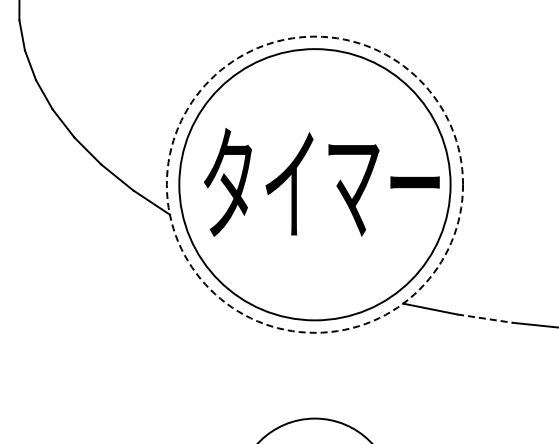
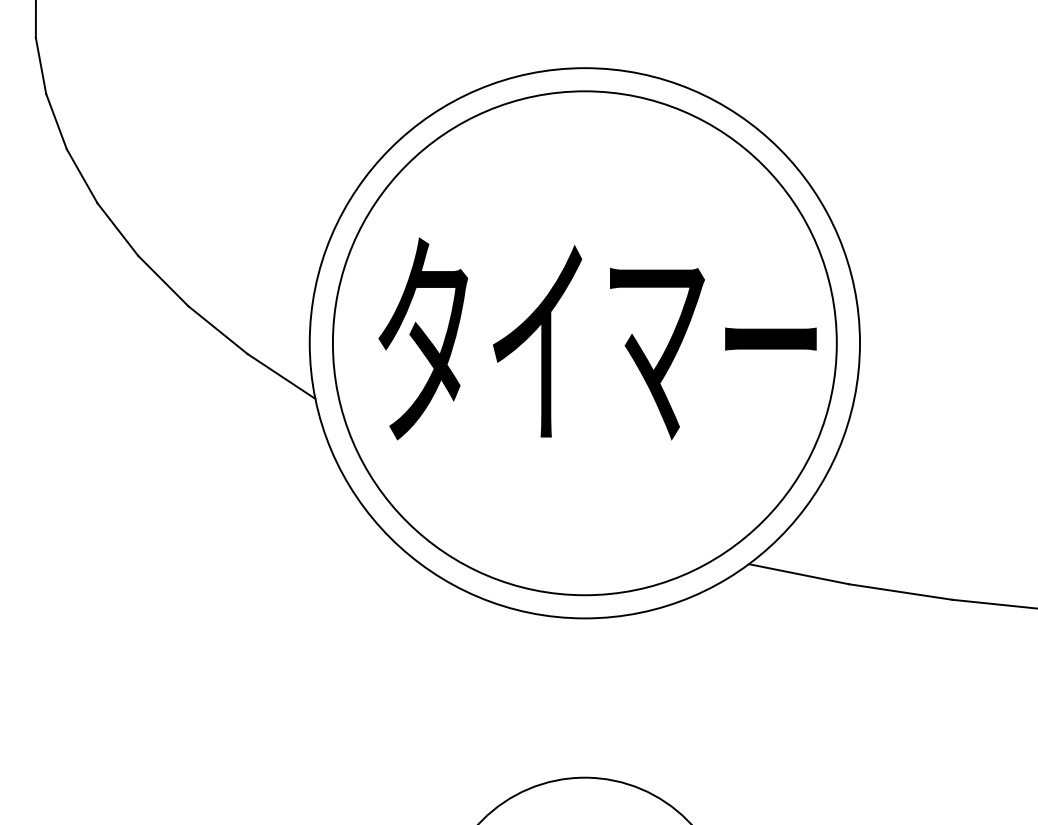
circle: (314, 184) -> (584, 342), dashed -> solid
line: (485, 318) -> (901, 591), dashed -> solid

